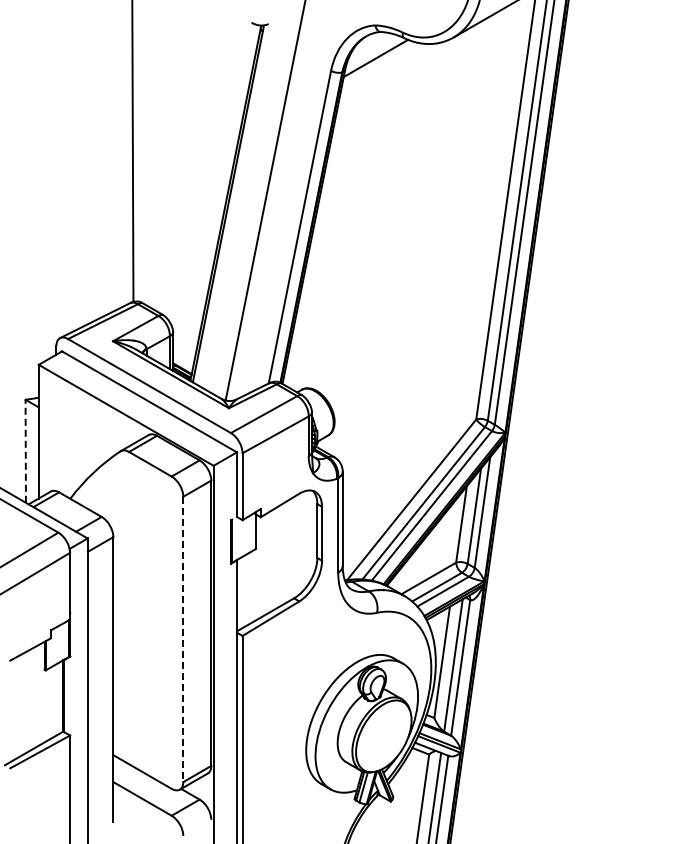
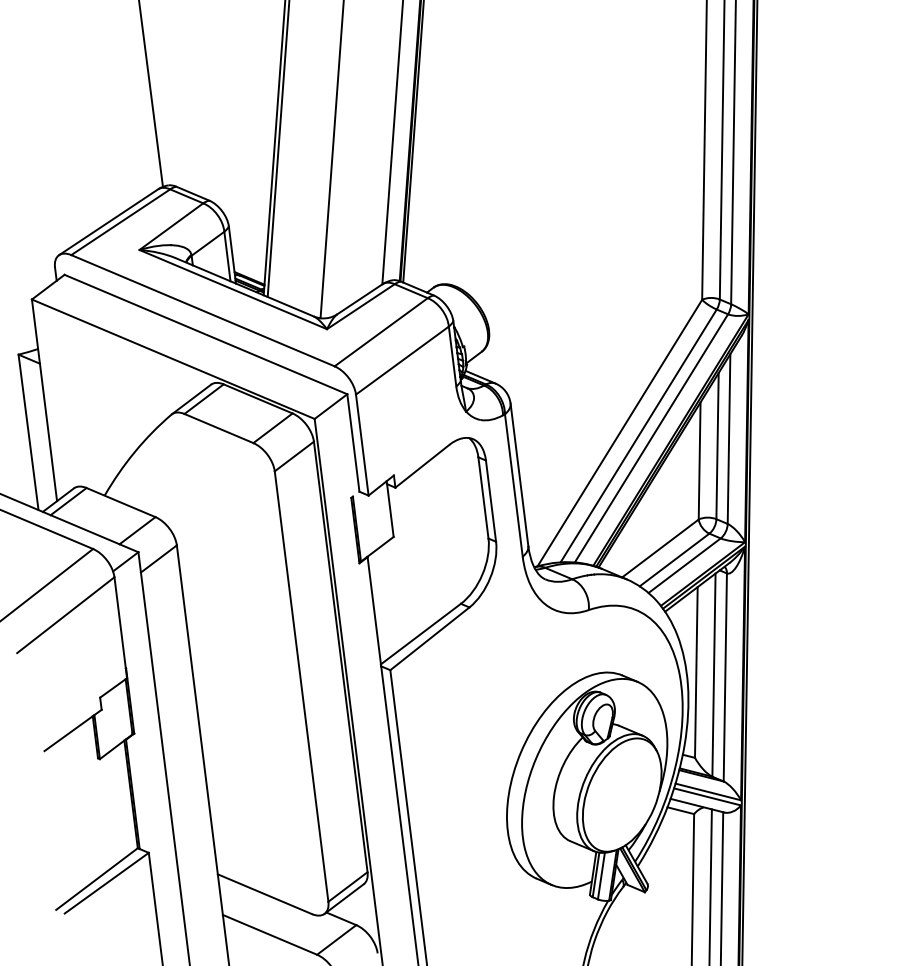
line: (25, 451) -> (28, 432), dashed -> solid
line: (183, 639) -> (301, 686), dashed -> solid

